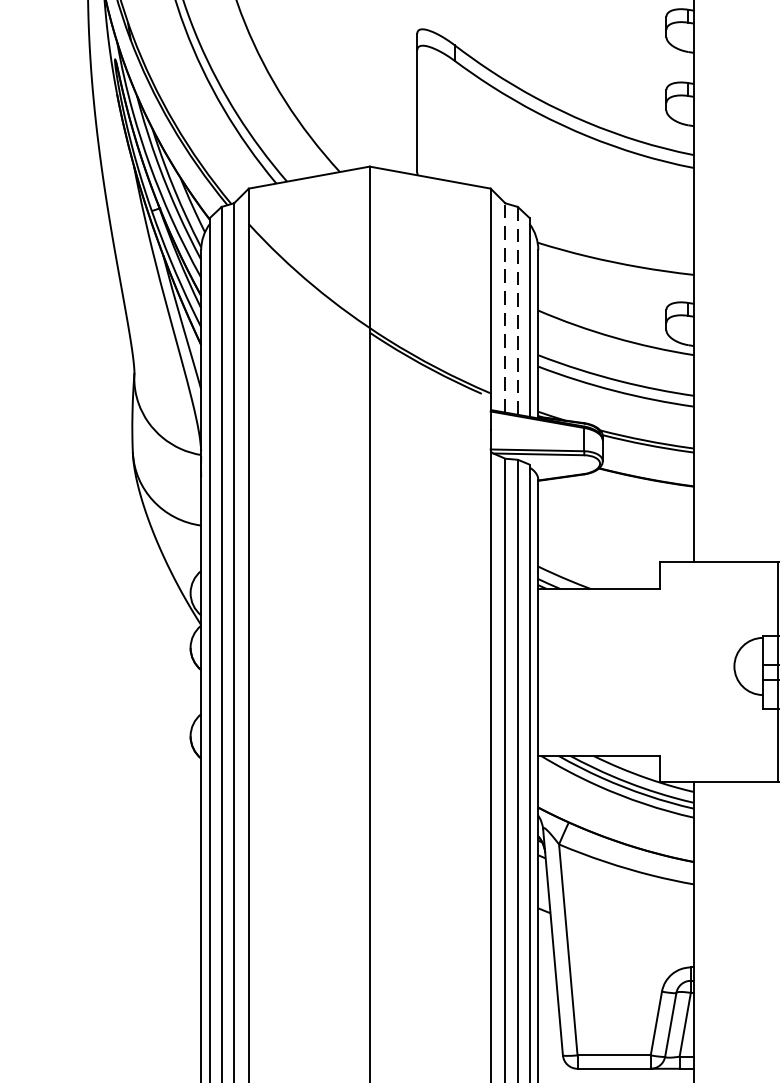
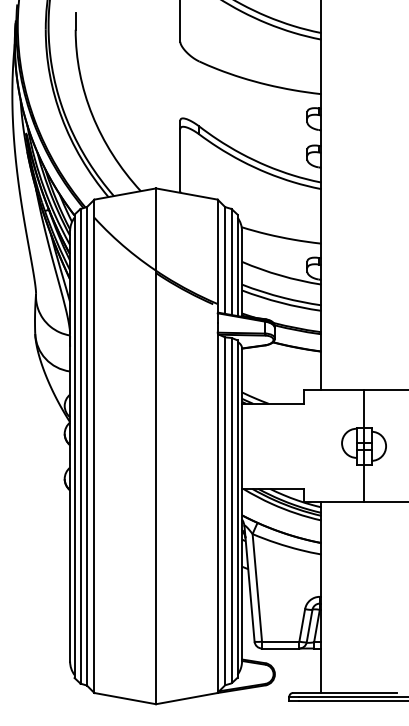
line: (505, 307) -> (225, 260), dashed -> solid
line: (517, 309) -> (231, 261), dashed -> solid

